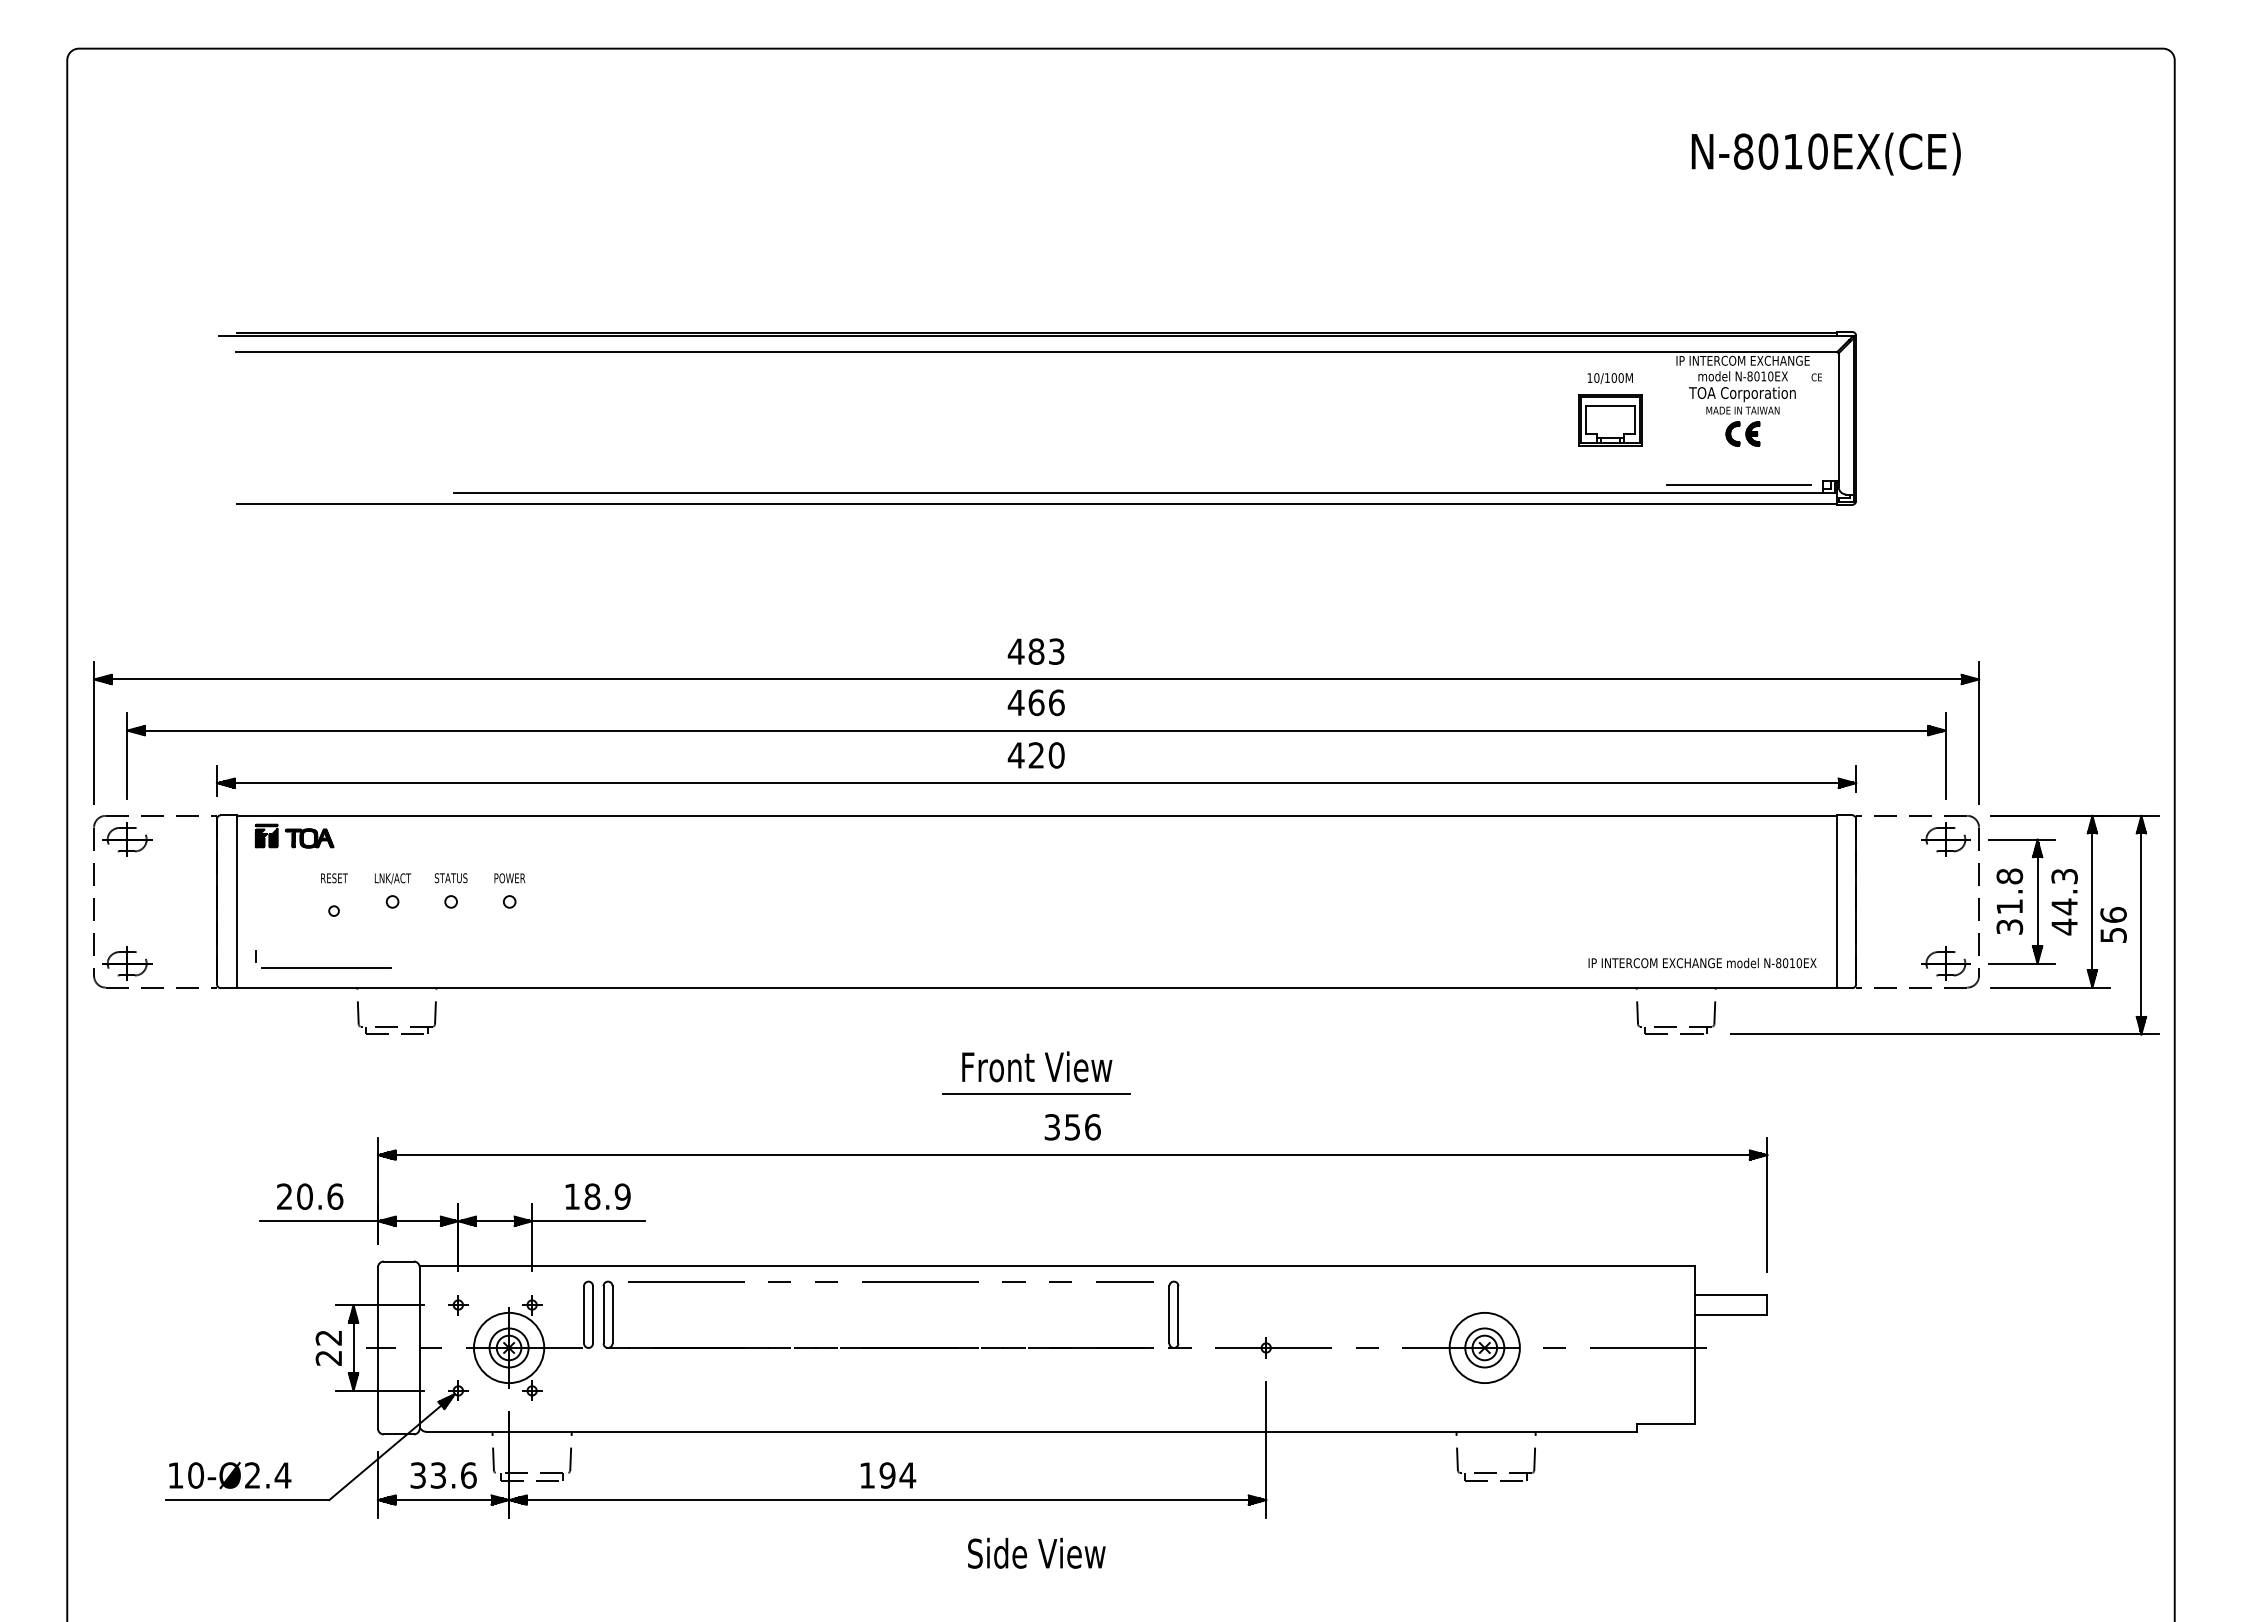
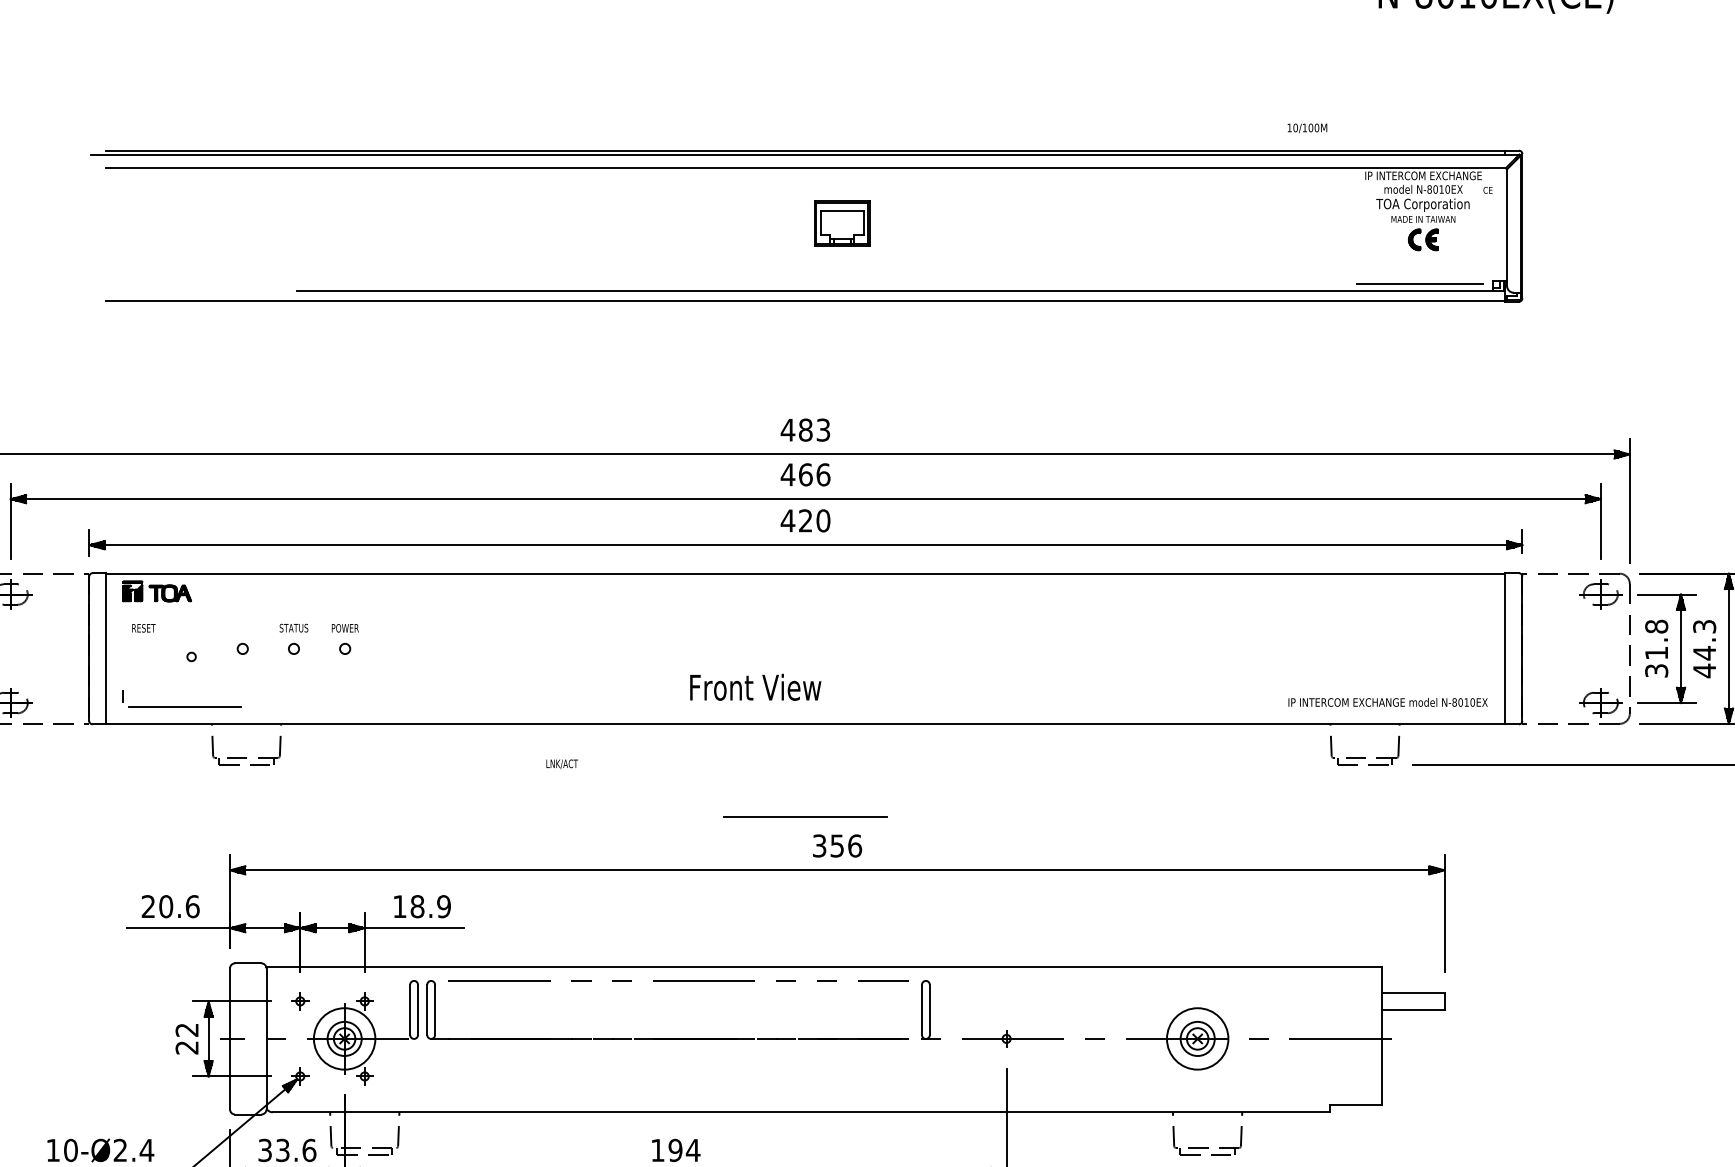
text: (1609, 378) -> (1306, 128), moved
part: (1610, 420) -> (842, 223), moved
text: (334, 878) -> (143, 628), moved
text: (392, 878) -> (561, 763), moved
text: (1037, 1066) -> (755, 687), moved

